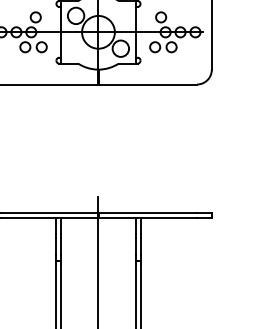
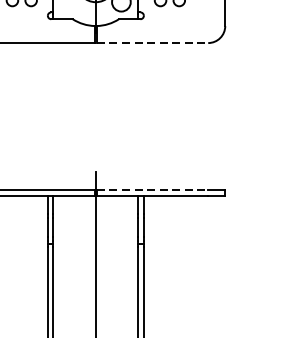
line: (148, 84) -> (152, 43), solid -> dashed
line: (148, 213) -> (152, 190), solid -> dashed

